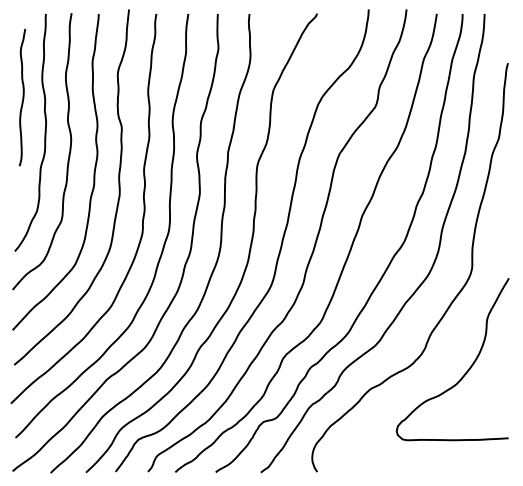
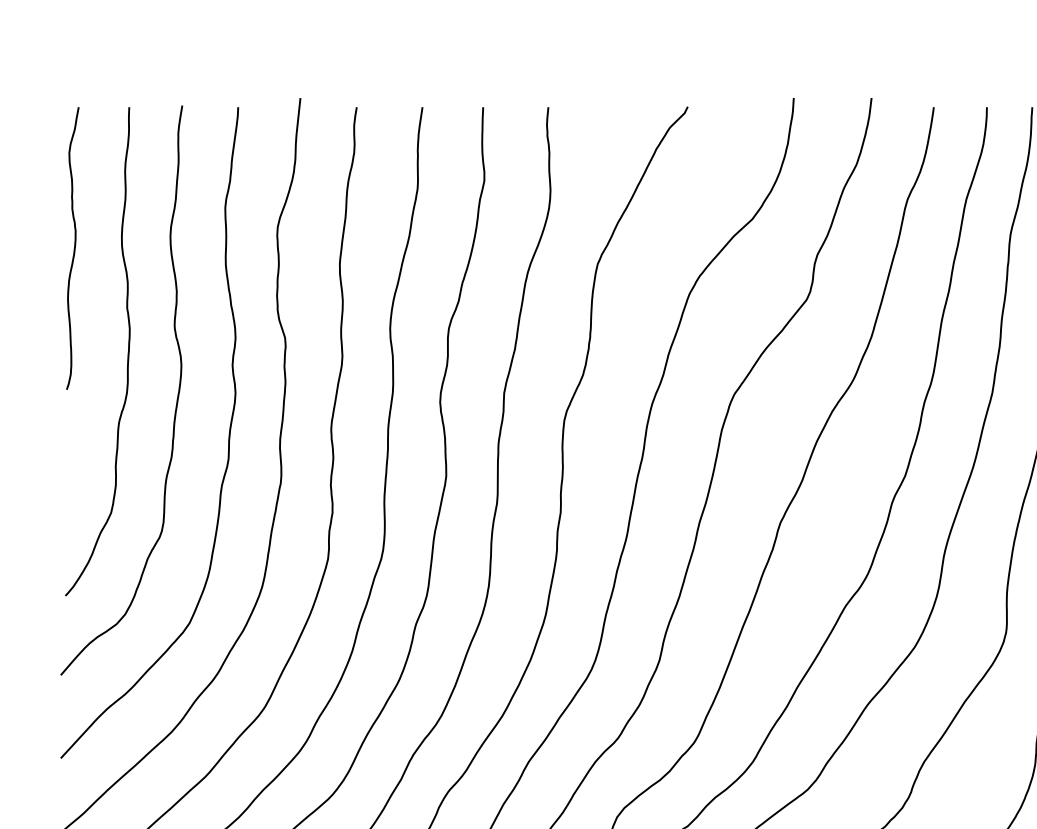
curve: (22, 97) -> (72, 248), moved

